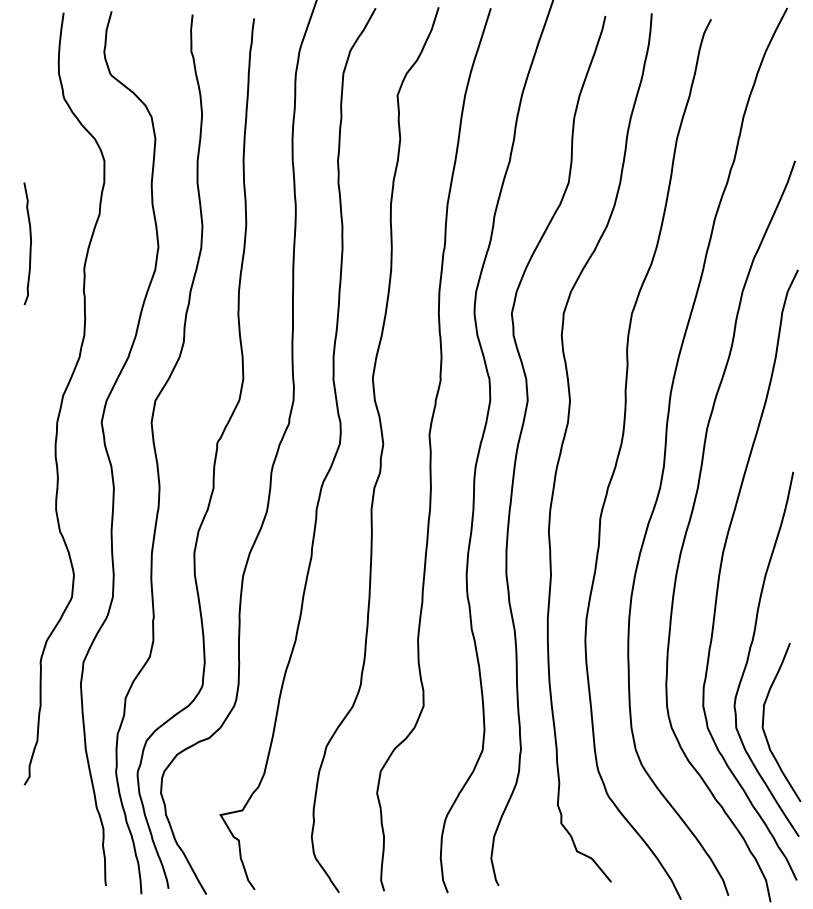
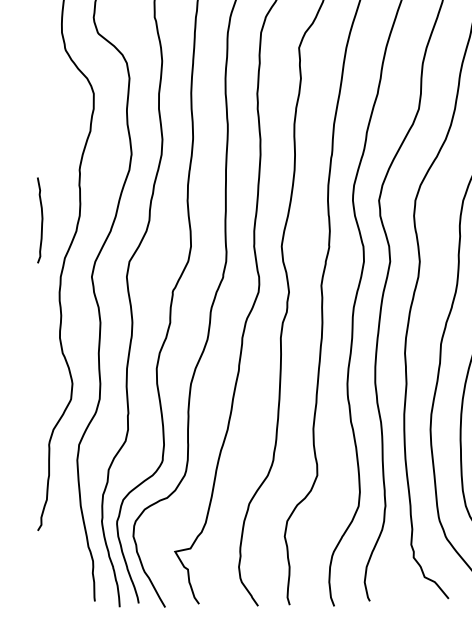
curve: (30, 243) -> (42, 220), moved

